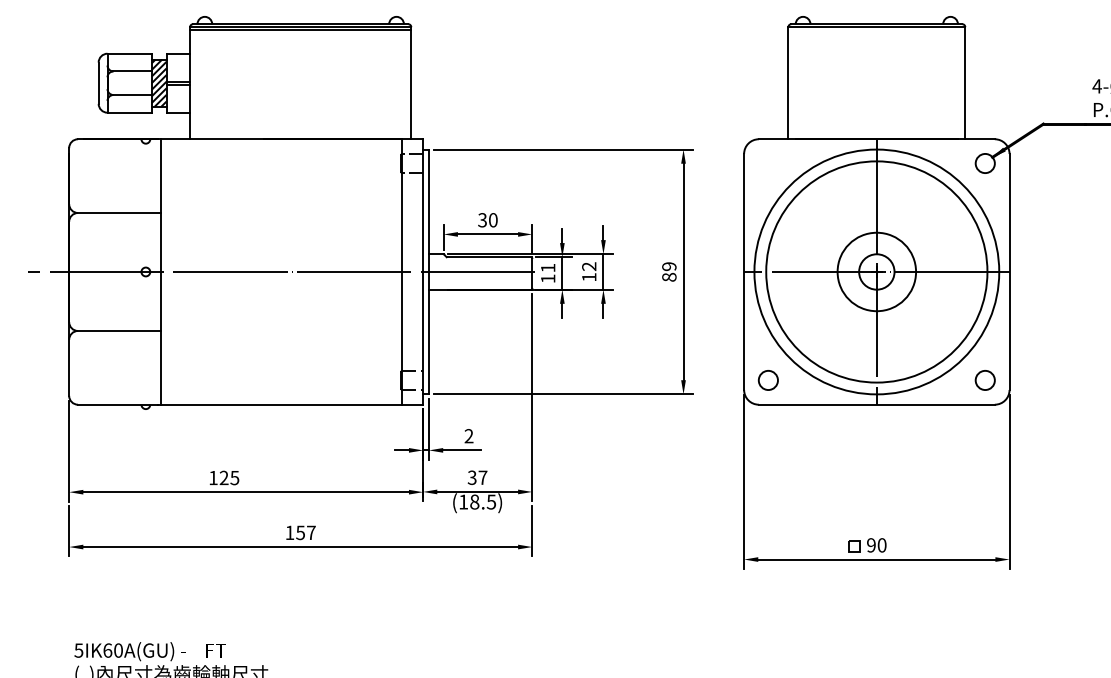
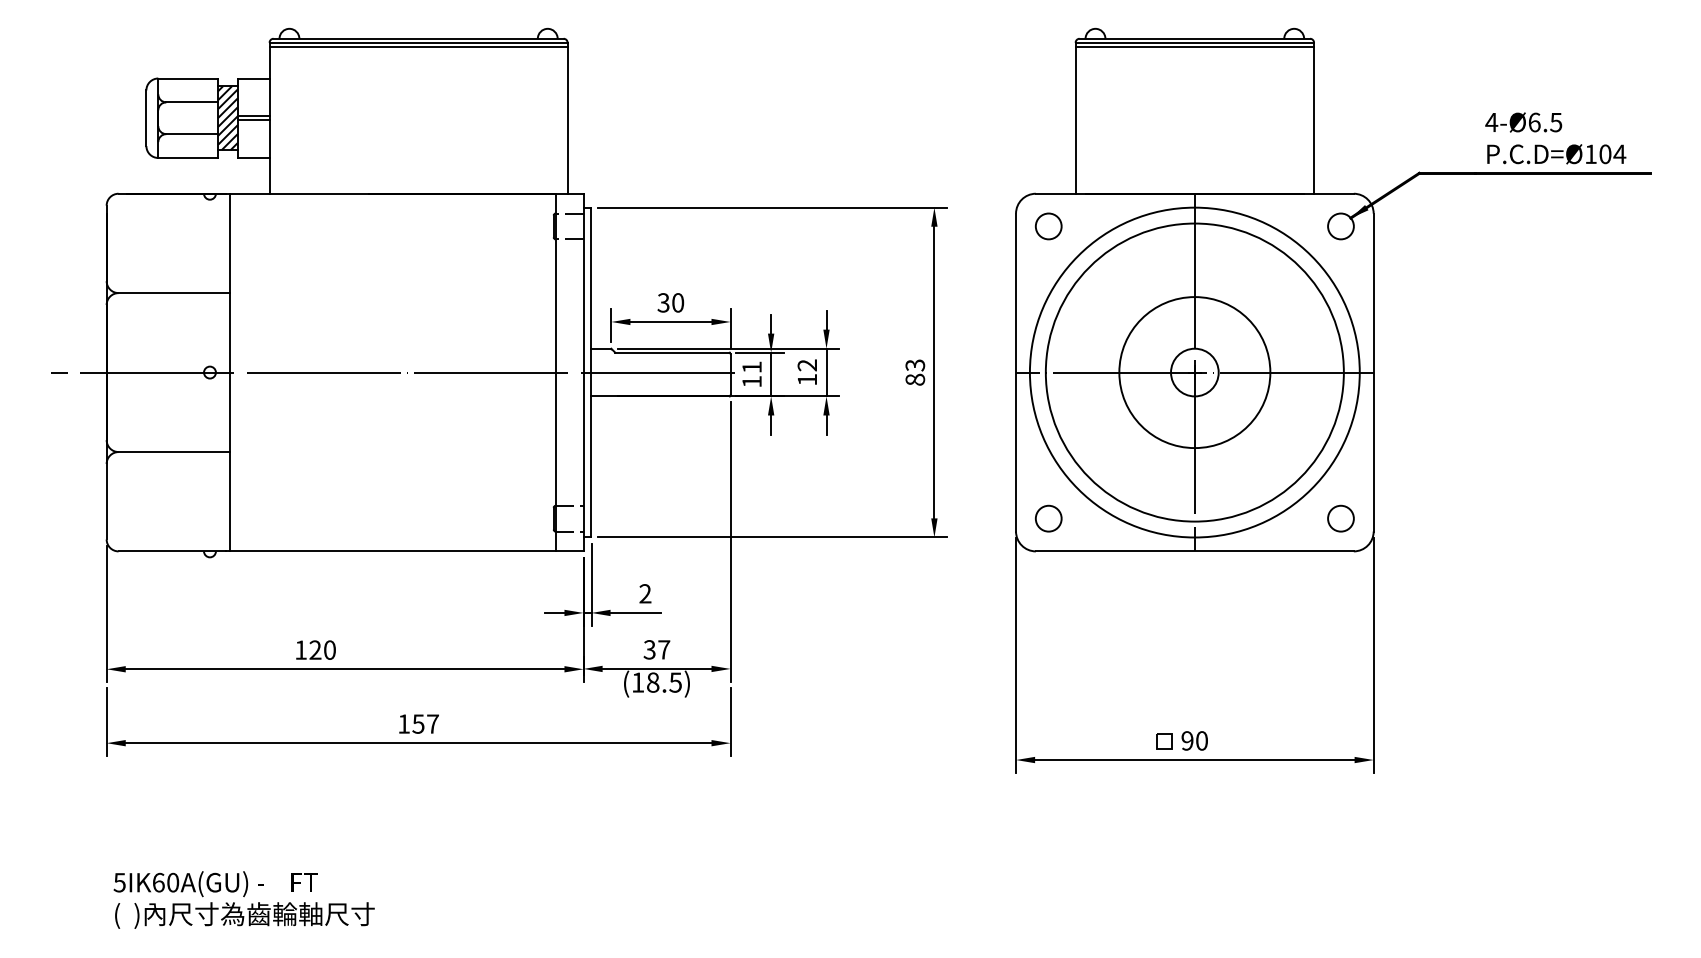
line: (876, 29) -> (1194, 46), added
circle: (768, 163) -> (1048, 226), added
text: (669, 266) -> (915, 365), 89 -> 83
circle: (876, 271) -> (1194, 372), size x1.43
text: (234, 477) -> (329, 649), 125 -> 120

